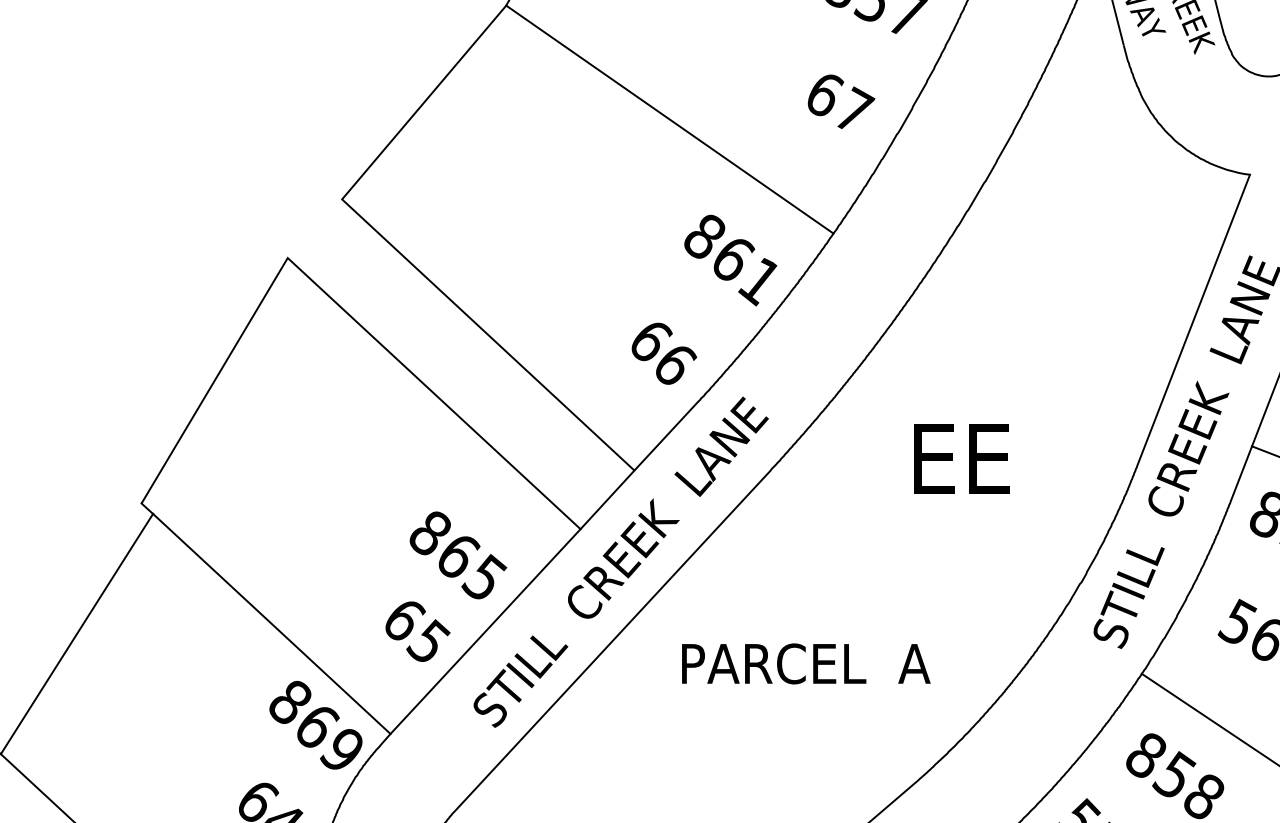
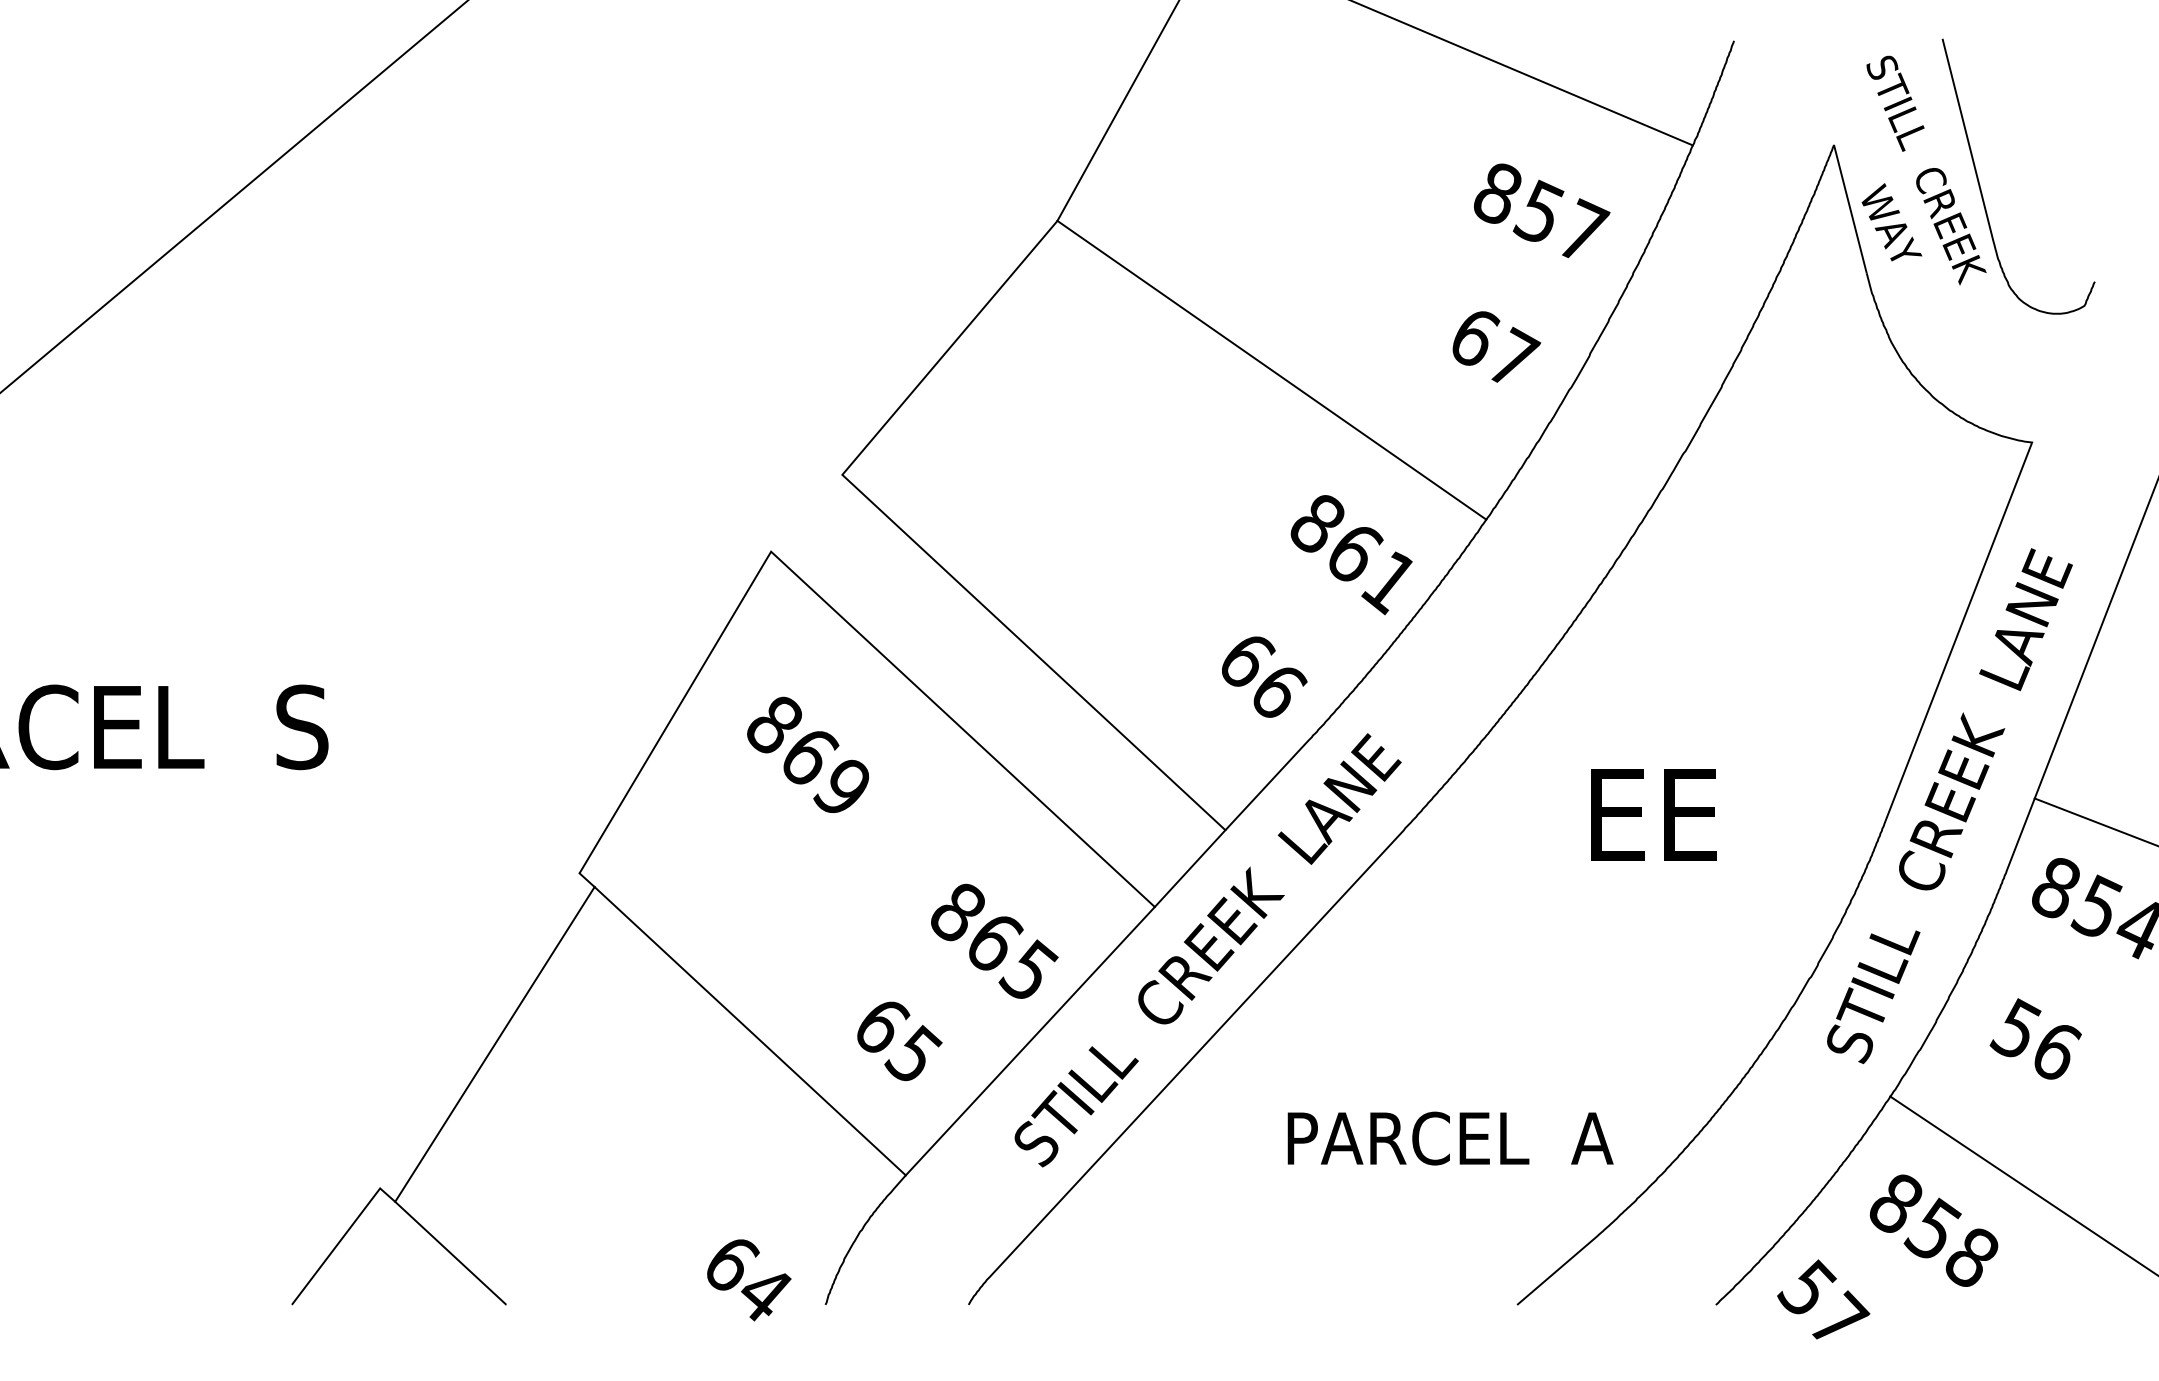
text: (417, 631) -> (899, 1041), moved
text: (806, 663) -> (1450, 1138), moved
text: (316, 724) -> (808, 754), moved

